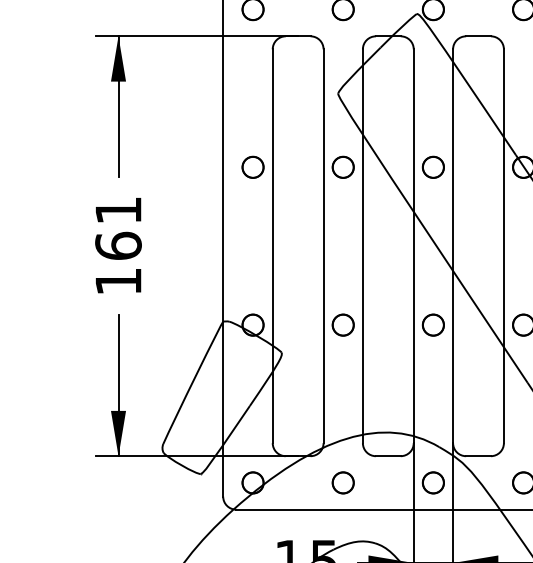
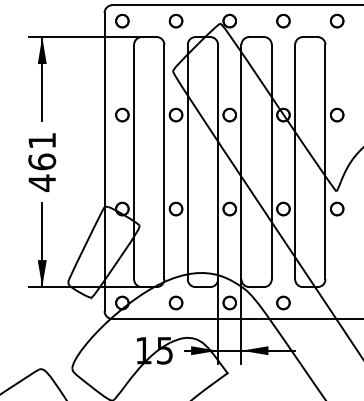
text: (117, 282) -> (41, 183), 161 -> 461

